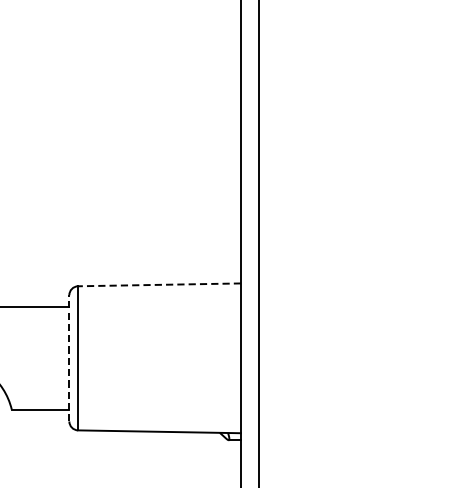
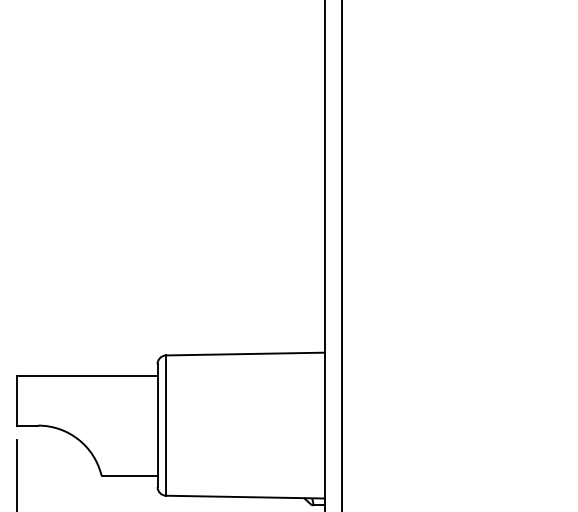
line: (158, 285) -> (244, 354), dashed -> solid
line: (69, 358) -> (157, 425), dashed -> solid

